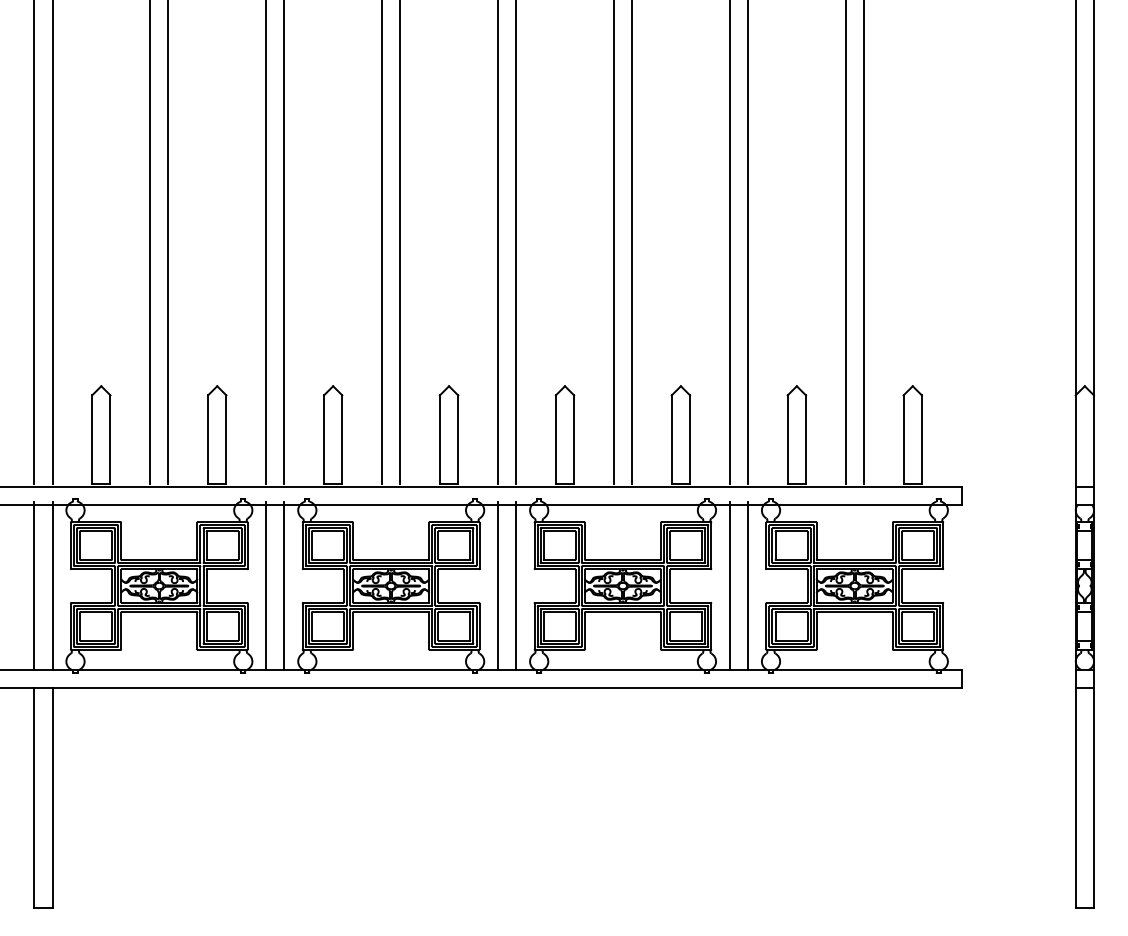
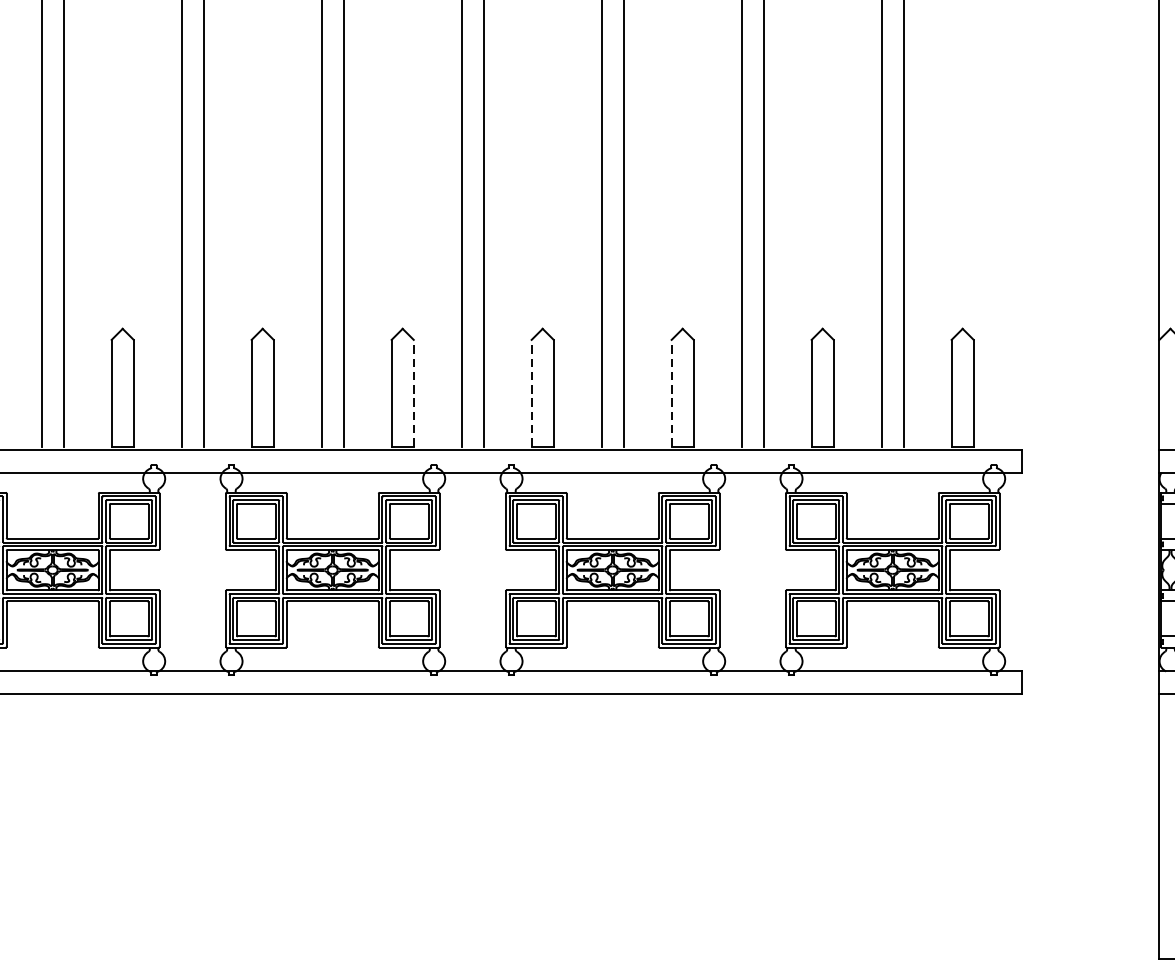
line: (458, 439) -> (414, 393), solid -> dashed
line: (555, 439) -> (531, 393), solid -> dashed
line: (671, 439) -> (671, 393), solid -> dashed
line: (266, 585) -> (182, 569), removed
line: (284, 585) -> (203, 569), removed
line: (497, 585) -> (461, 569), removed
line: (516, 585) -> (484, 569), removed
line: (729, 585) -> (741, 569), removed
line: (748, 585) -> (764, 569), removed

